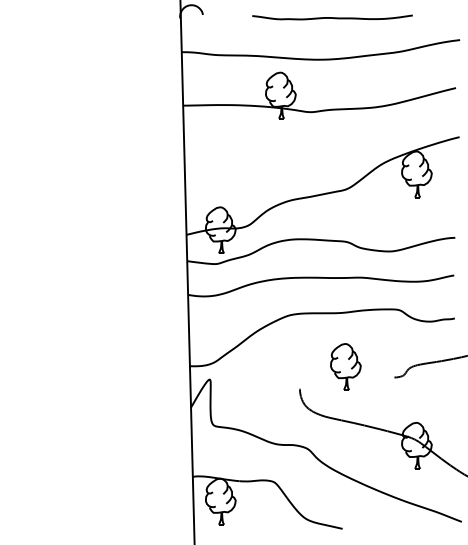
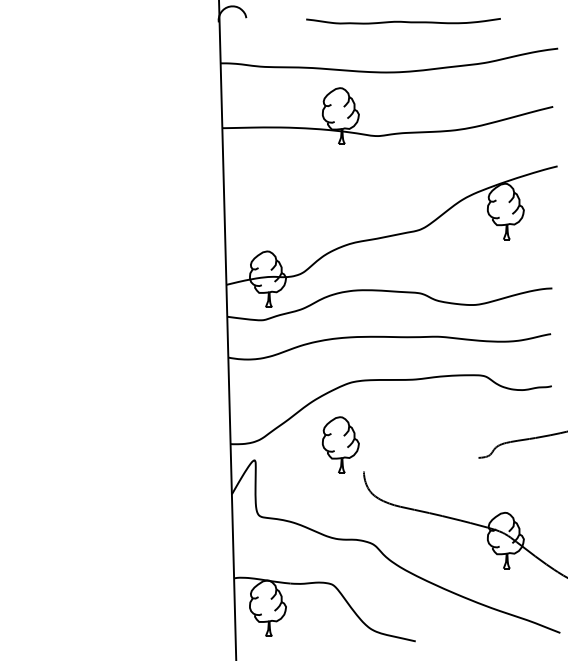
part: (345, 366) -> (340, 444), moved

